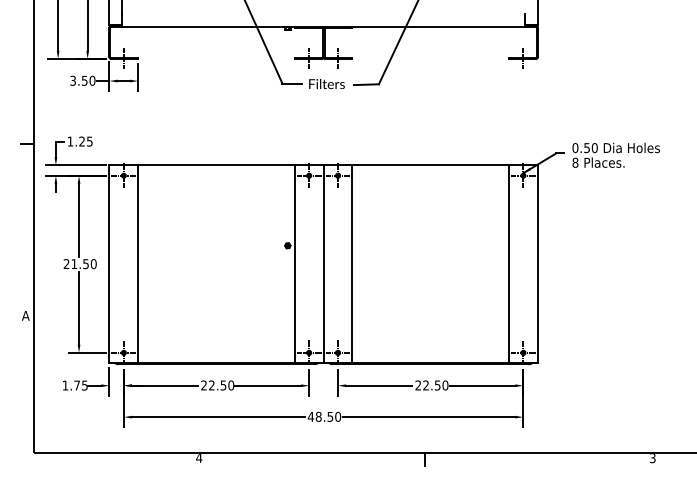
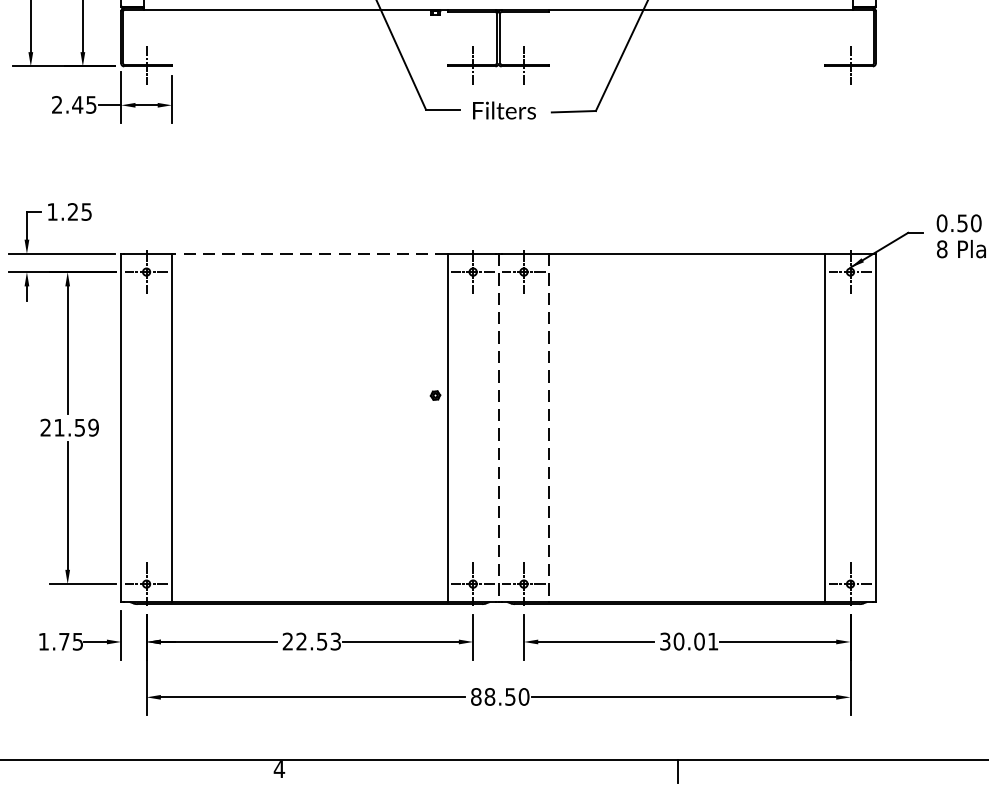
text: (82, 80) -> (73, 104), 3.50 -> 2.45
line: (216, 165) -> (309, 254), solid -> dashed
text: (93, 264) -> (93, 428), 21.50 -> 21.59
line: (323, 264) -> (498, 428), solid -> dashed
line: (352, 264) -> (549, 428), solid -> dashed
text: (231, 385) -> (336, 641), 22.50 -> 22.53
text: (431, 385) -> (688, 641), 22.50 -> 30.01
text: (310, 416) -> (475, 696), 48.50 -> 88.50

